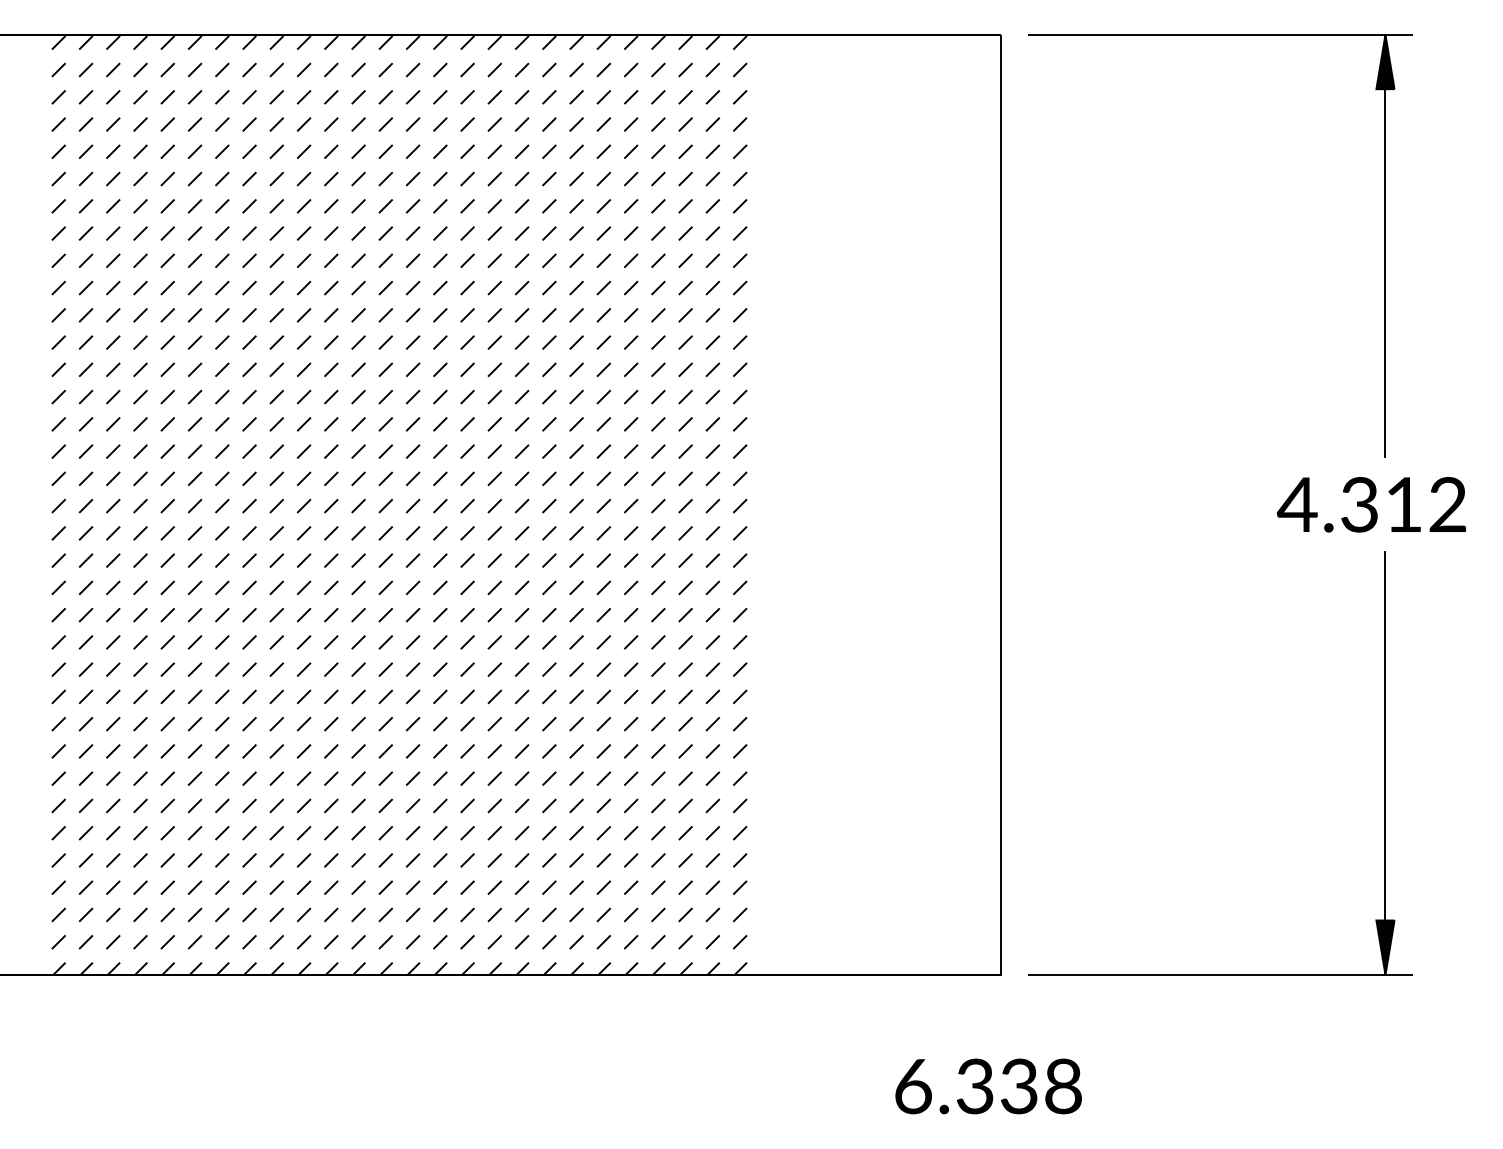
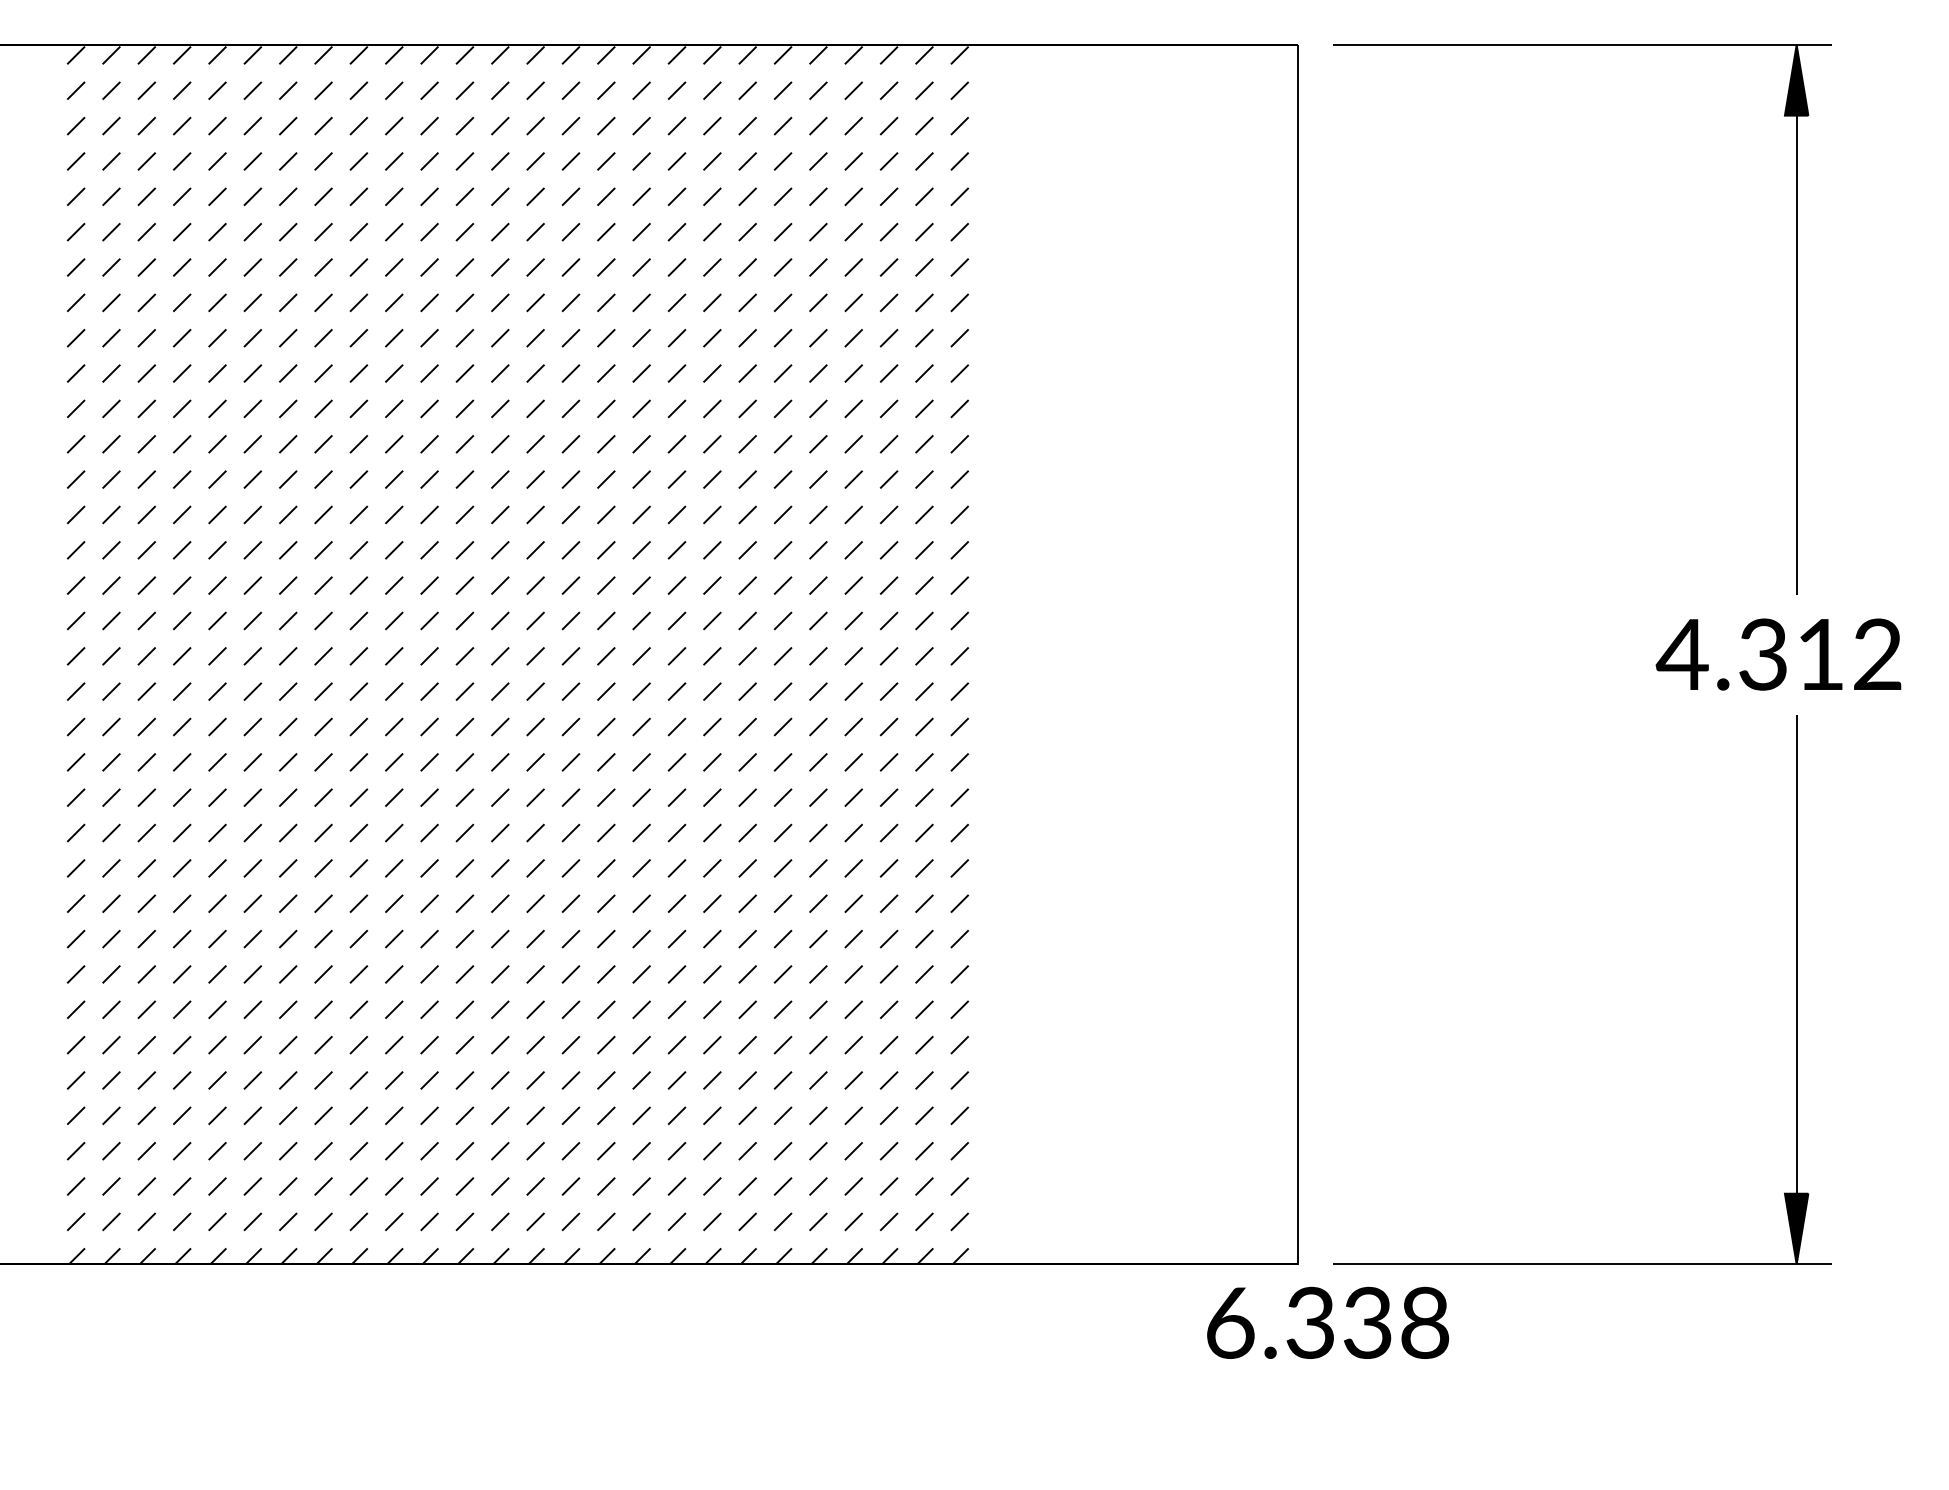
part: (988, 1086) -> (1328, 1322), moved

